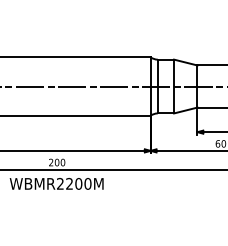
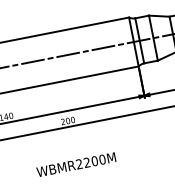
text: (56, 183) -> (76, 164), moved

